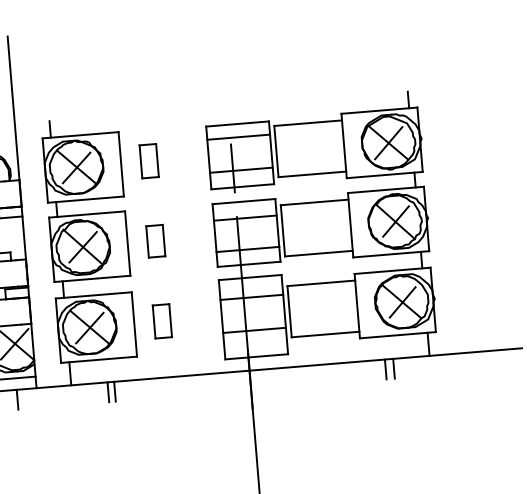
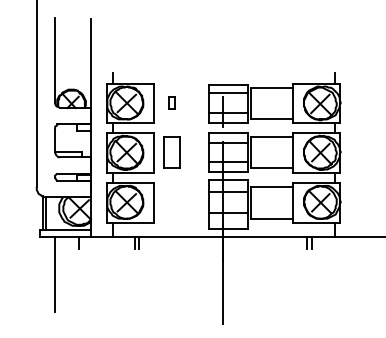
part: (148, 160) -> (171, 102), size x0.6
part: (155, 241) -> (171, 152), size x1.6
part: (161, 321) -> (171, 202), removed

